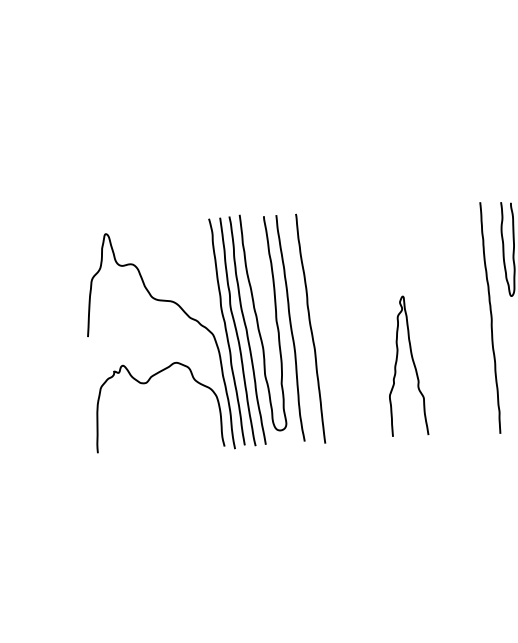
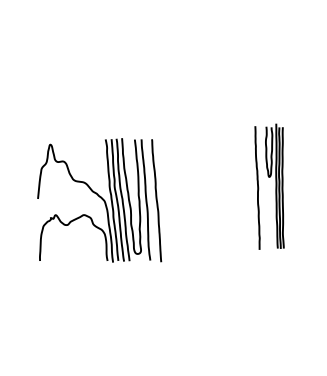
part: (203, 333) -> (99, 200), moved
curve: (411, 364) -> (214, 210), removed

